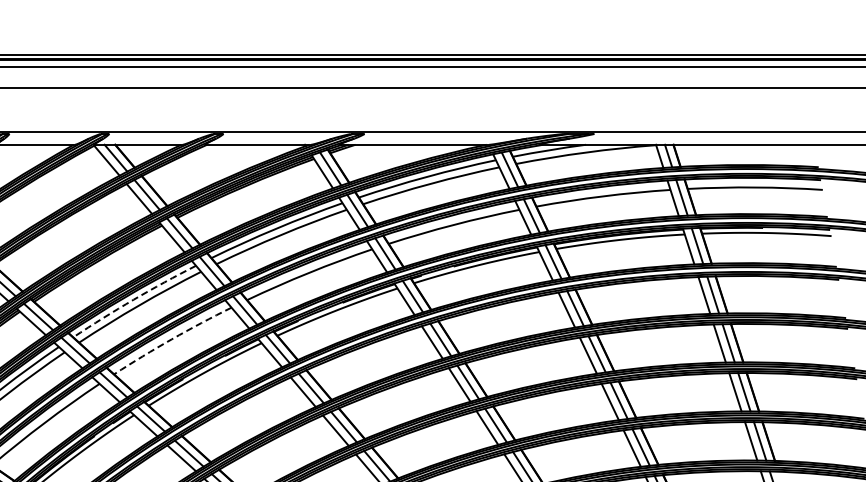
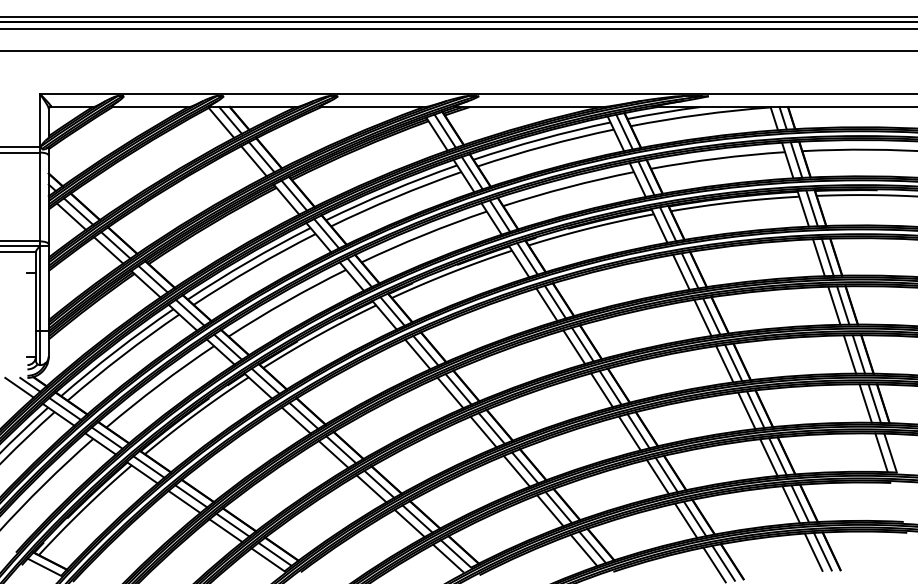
arc: (133, 300) -> (248, 262), dashed -> solid
arc: (171, 339) -> (286, 301), dashed -> solid

